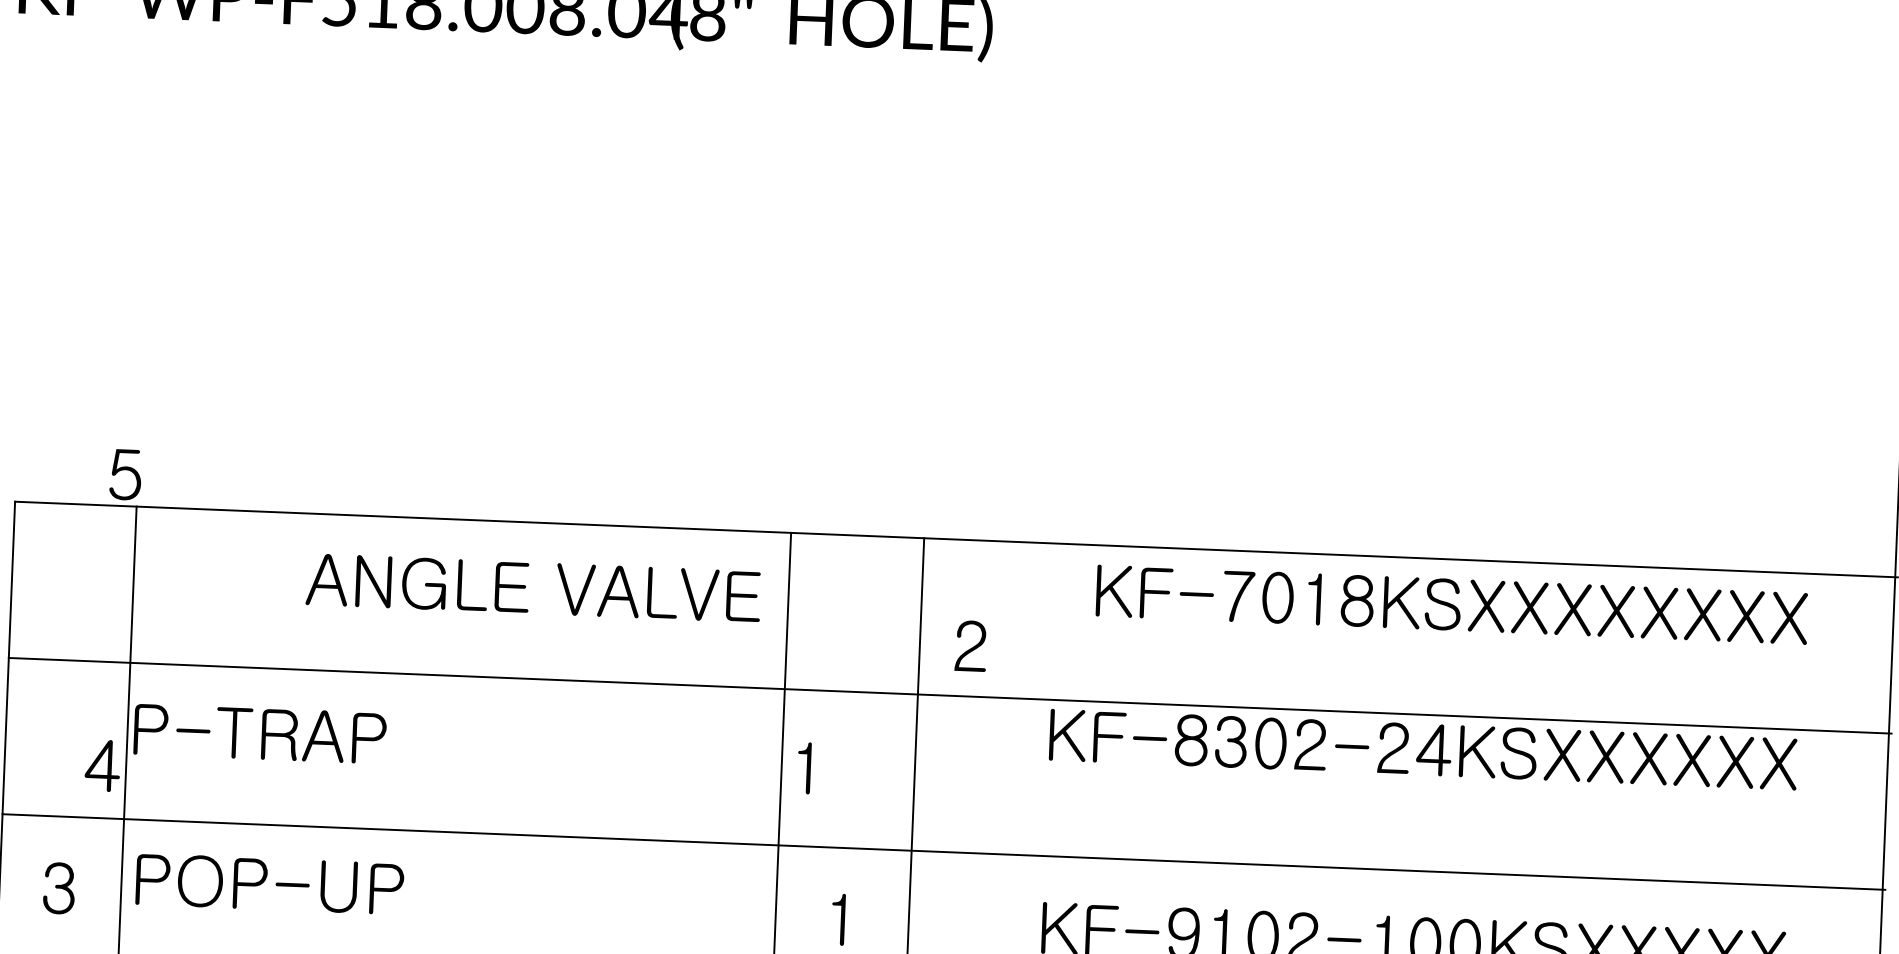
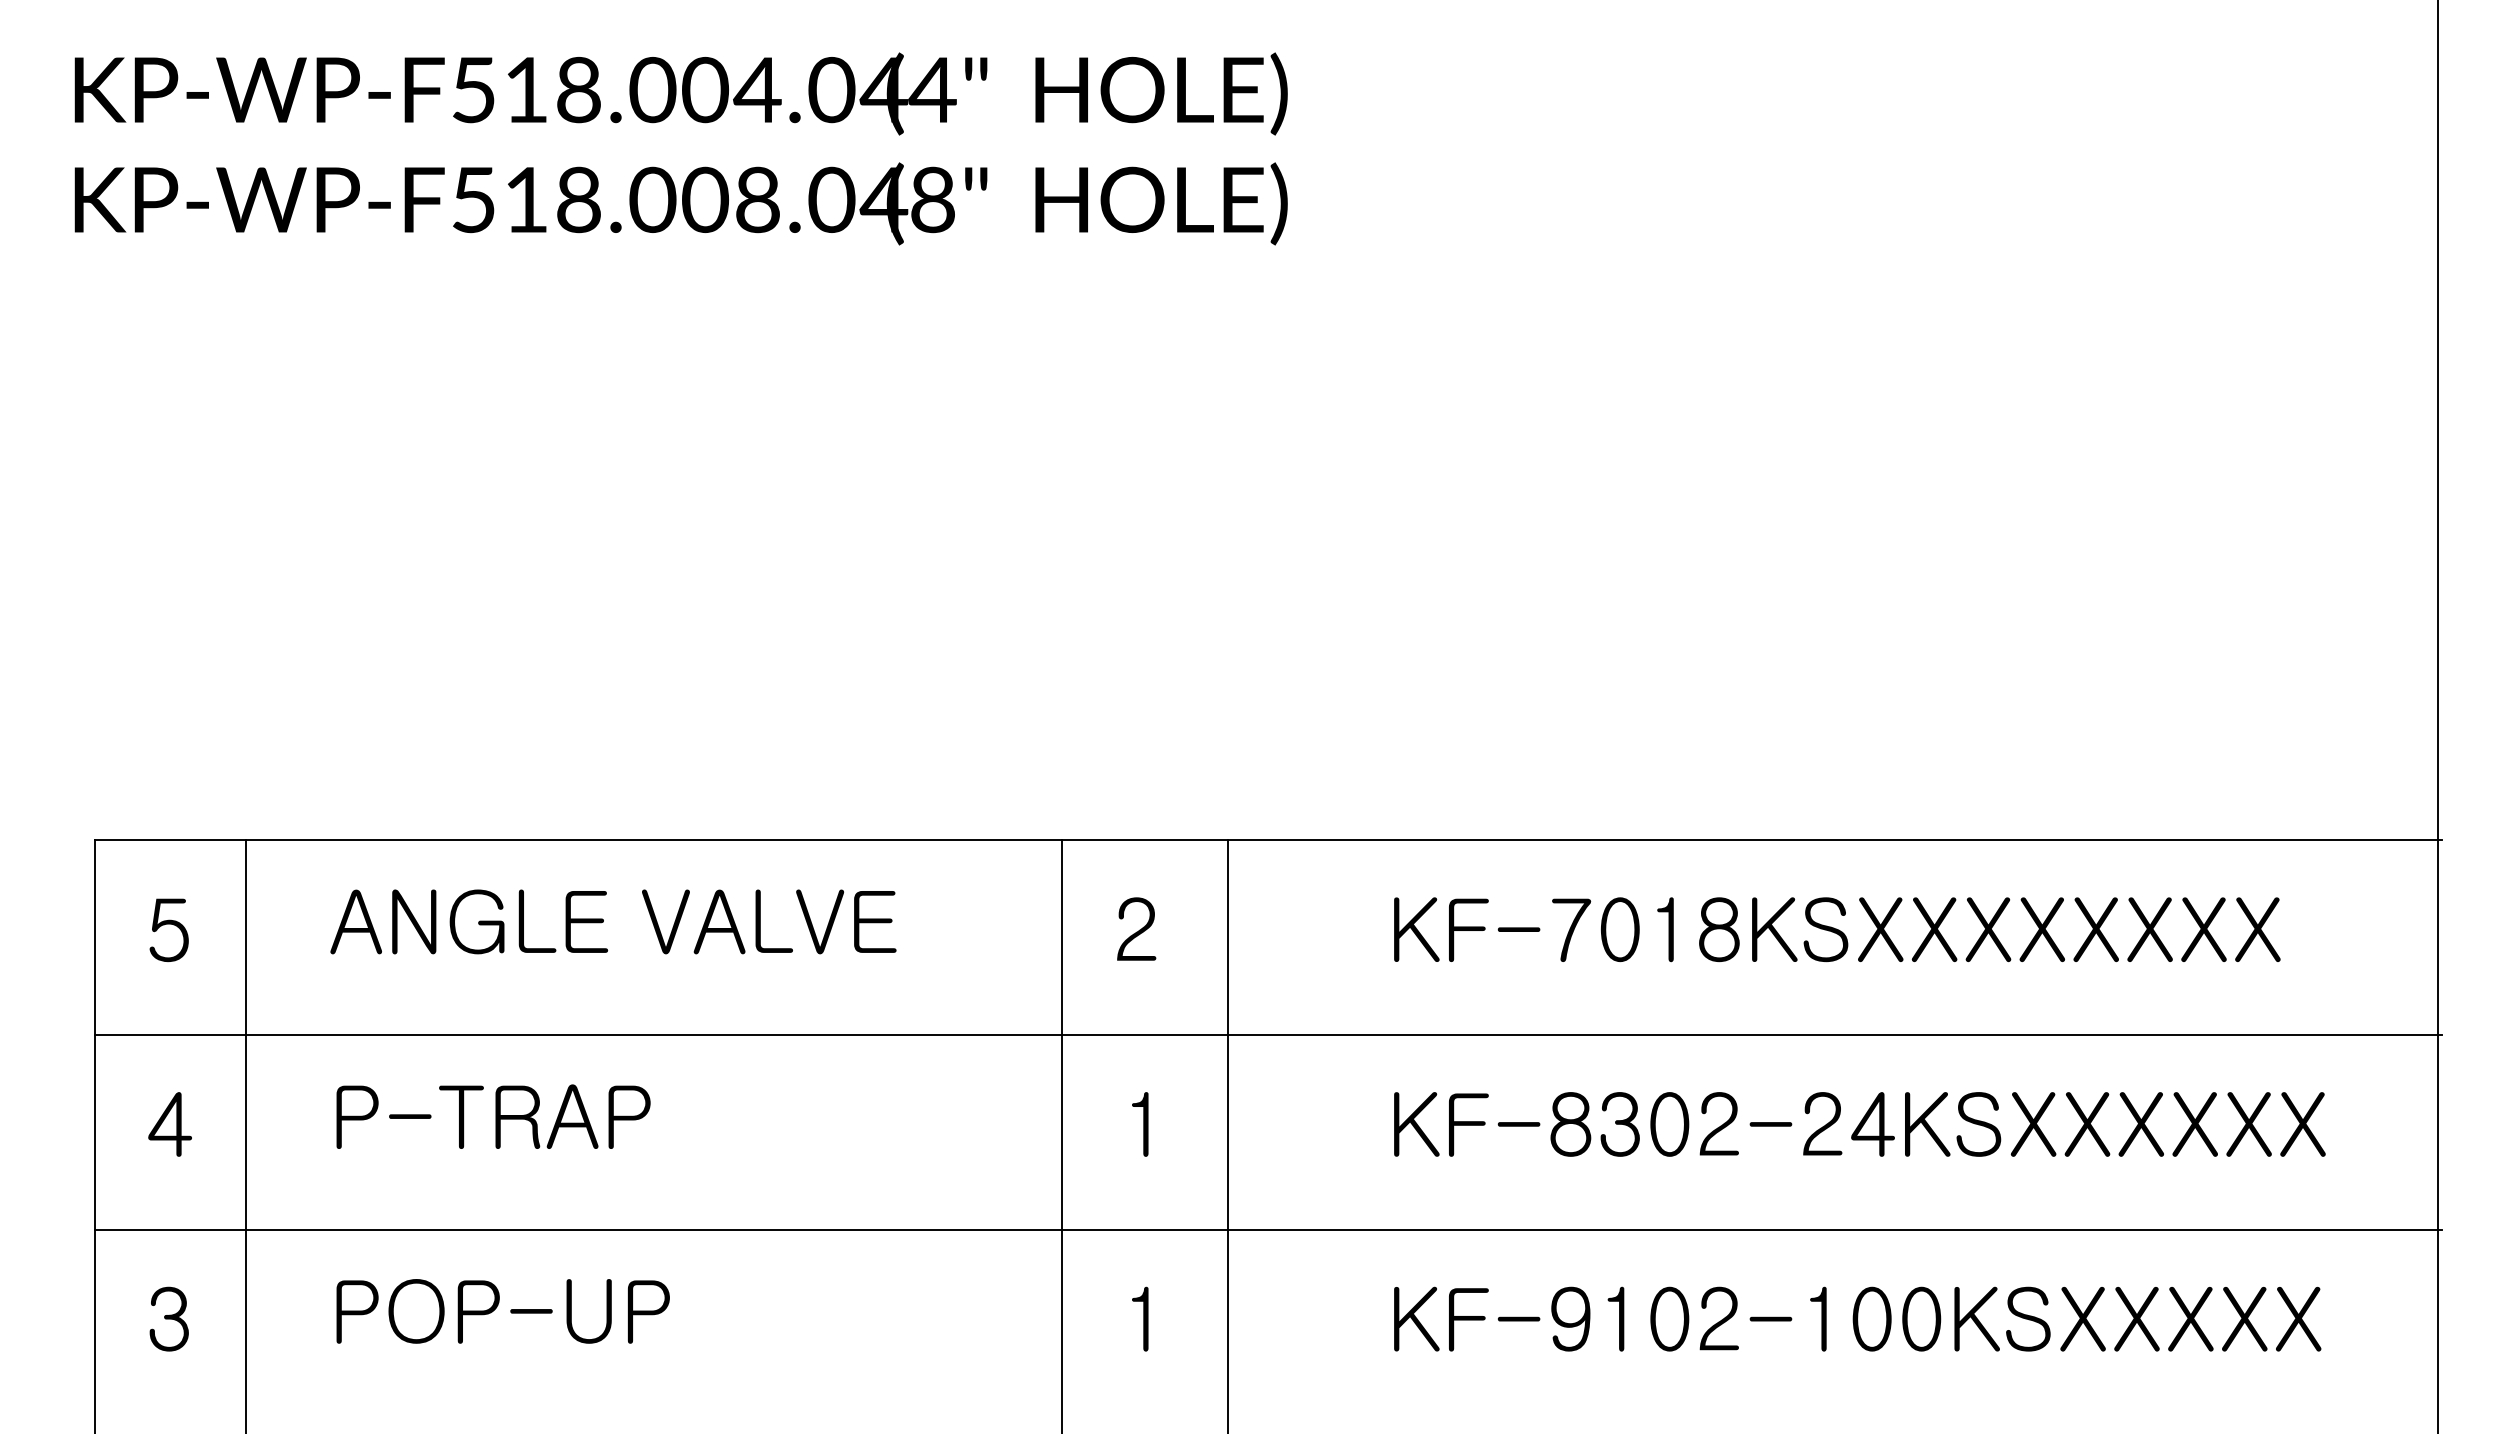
text: (125, 474) -> (168, 930), moved
text: (533, 587) -> (613, 921), moved
text: (1452, 604) -> (1837, 929), moved
text: (970, 645) -> (1136, 928), moved
text: (260, 733) -> (493, 1116), moved
text: (1423, 749) -> (1859, 1124), moved
text: (102, 765) -> (169, 1124), moved
text: (804, 768) -> (1140, 1124), moved
text: (269, 884) -> (502, 1311), moved

